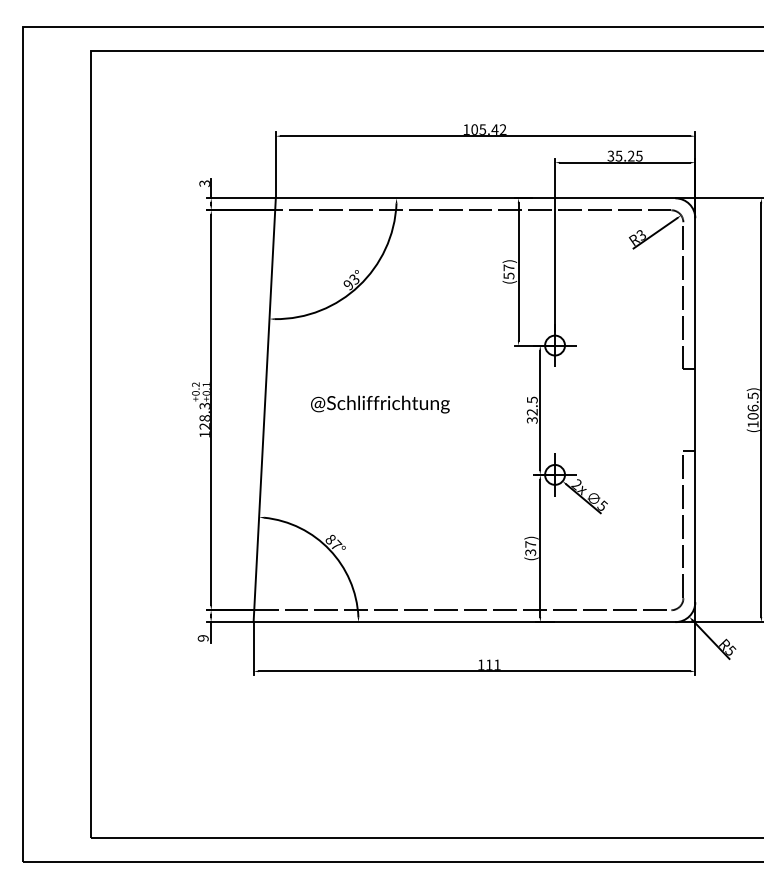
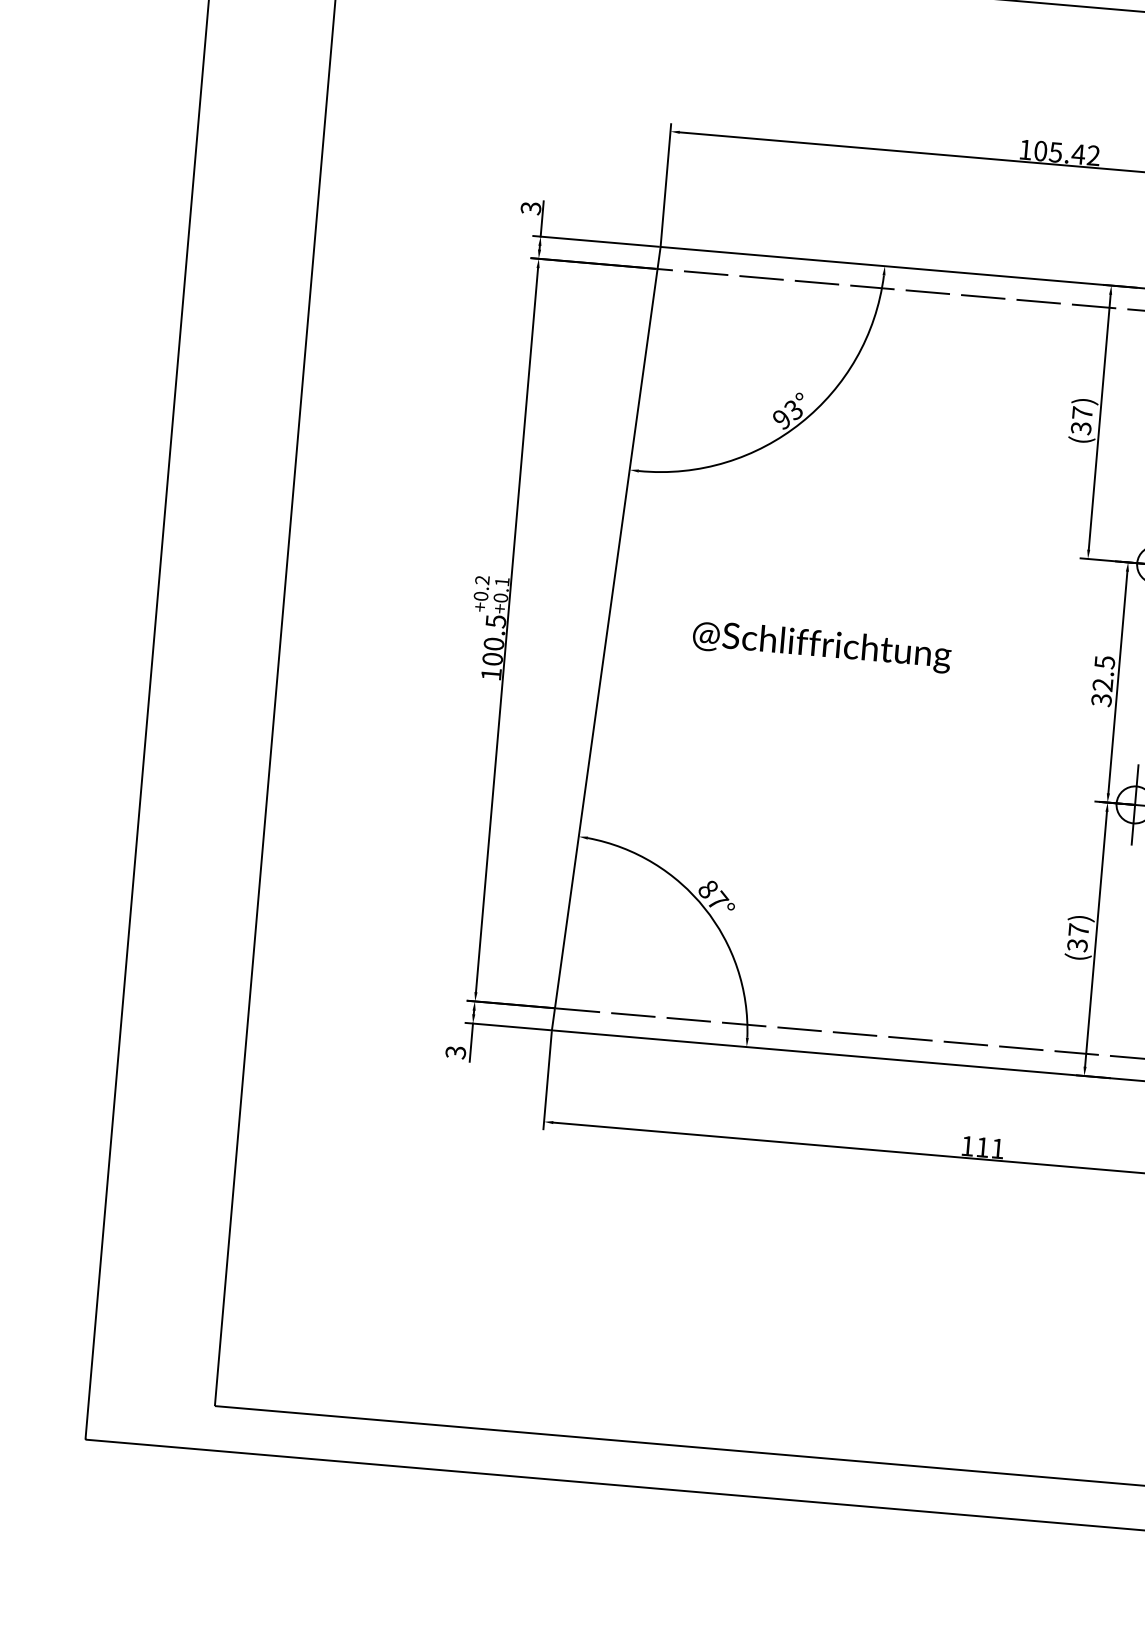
text: (508, 275) -> (1080, 427), (57) -> (37)
text: (204, 415) -> (493, 638), 128.3 -> 100.5
text: (203, 638) -> (456, 1052), 9 -> 3

